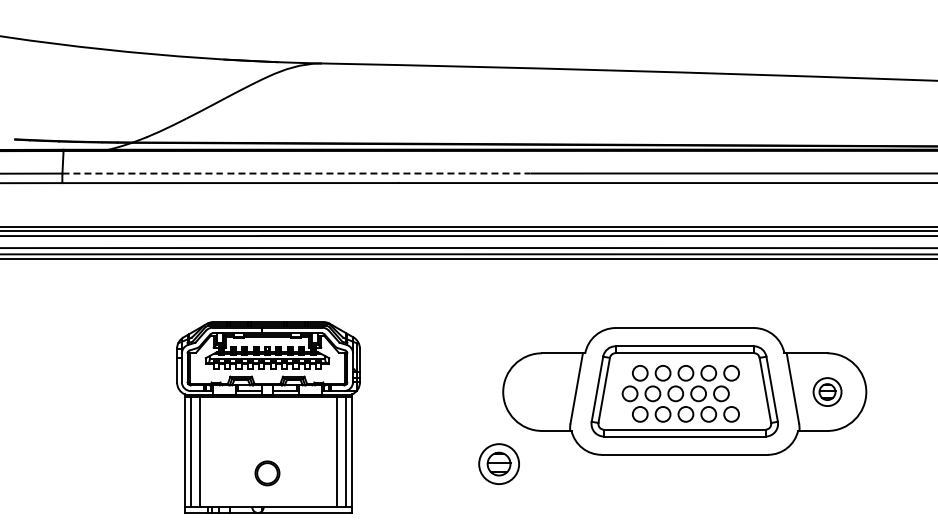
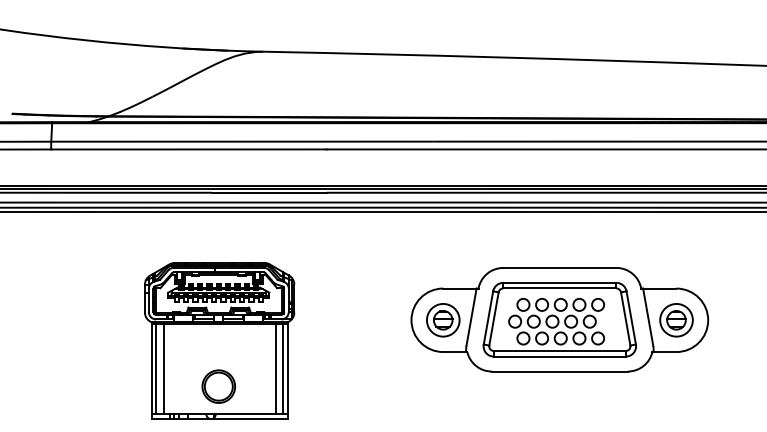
line: (295, 173) -> (241, 141), dashed -> solid
part: (827, 391) -> (676, 319), size x1.43
part: (498, 463) -> (442, 319), moved
part: (267, 473) -> (218, 386), size x1.67

